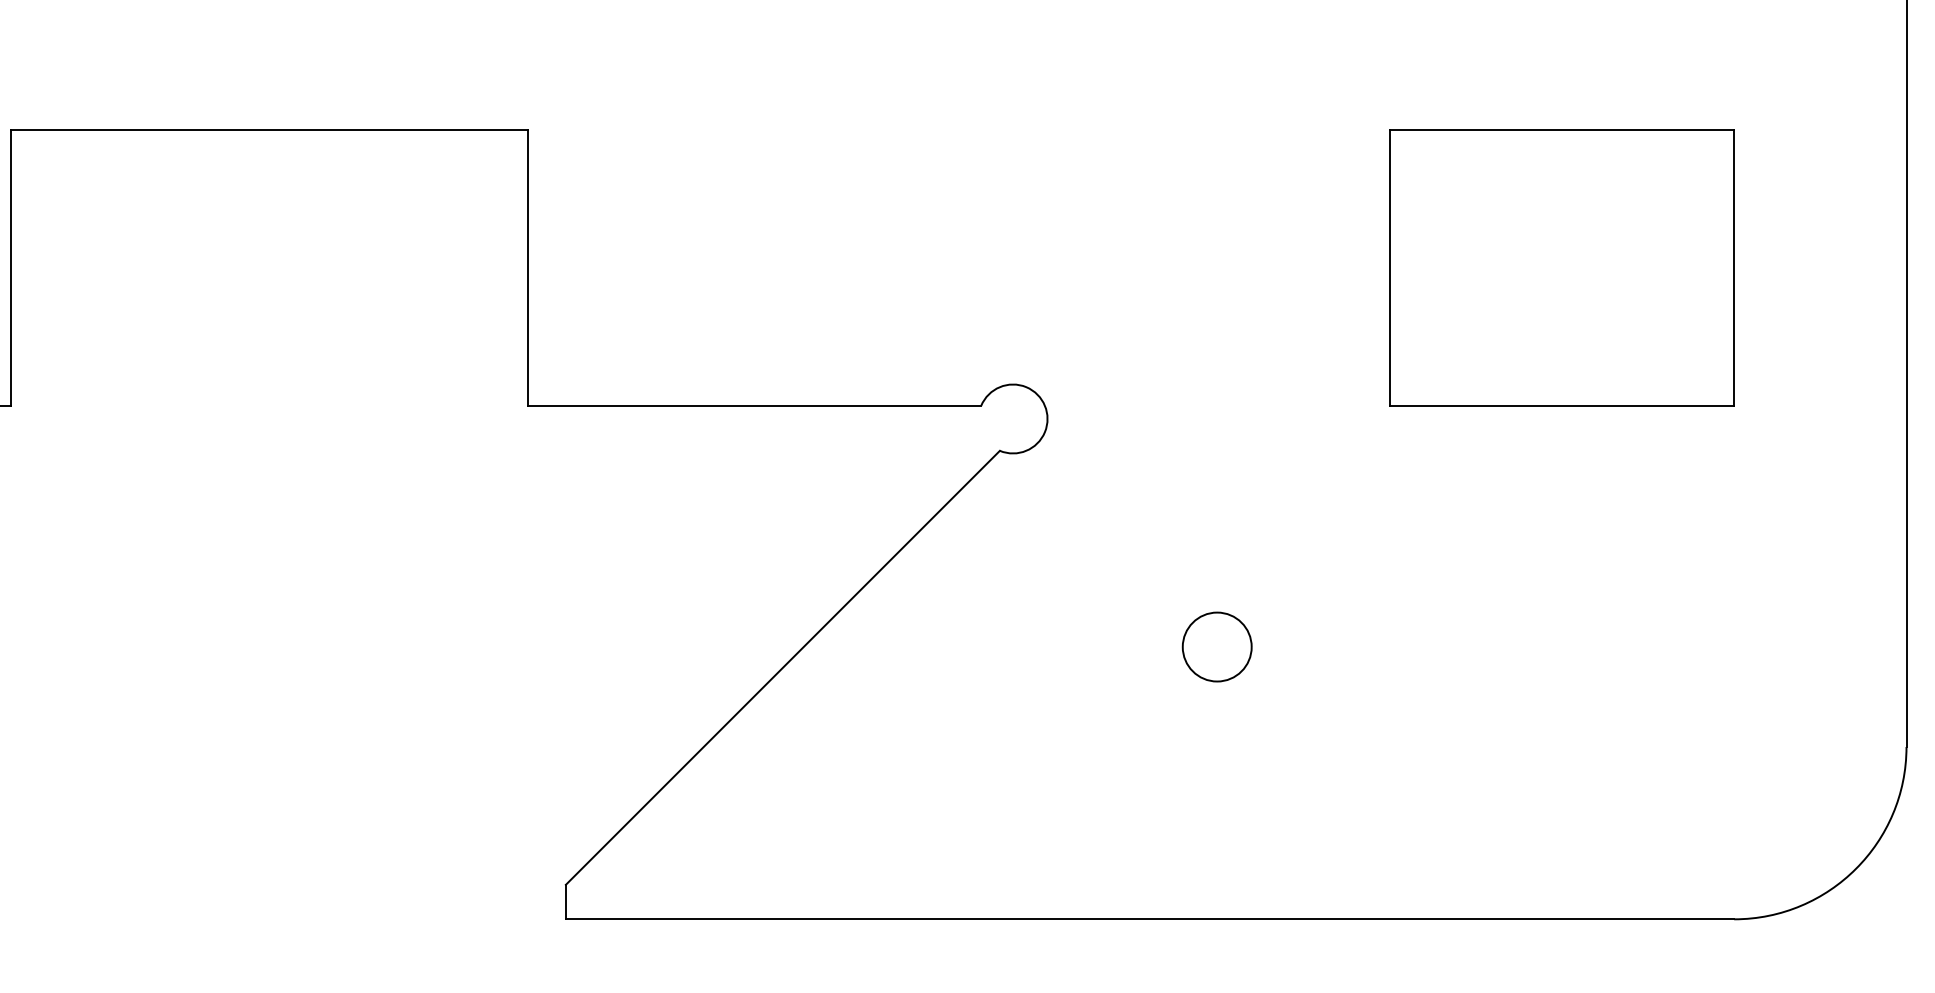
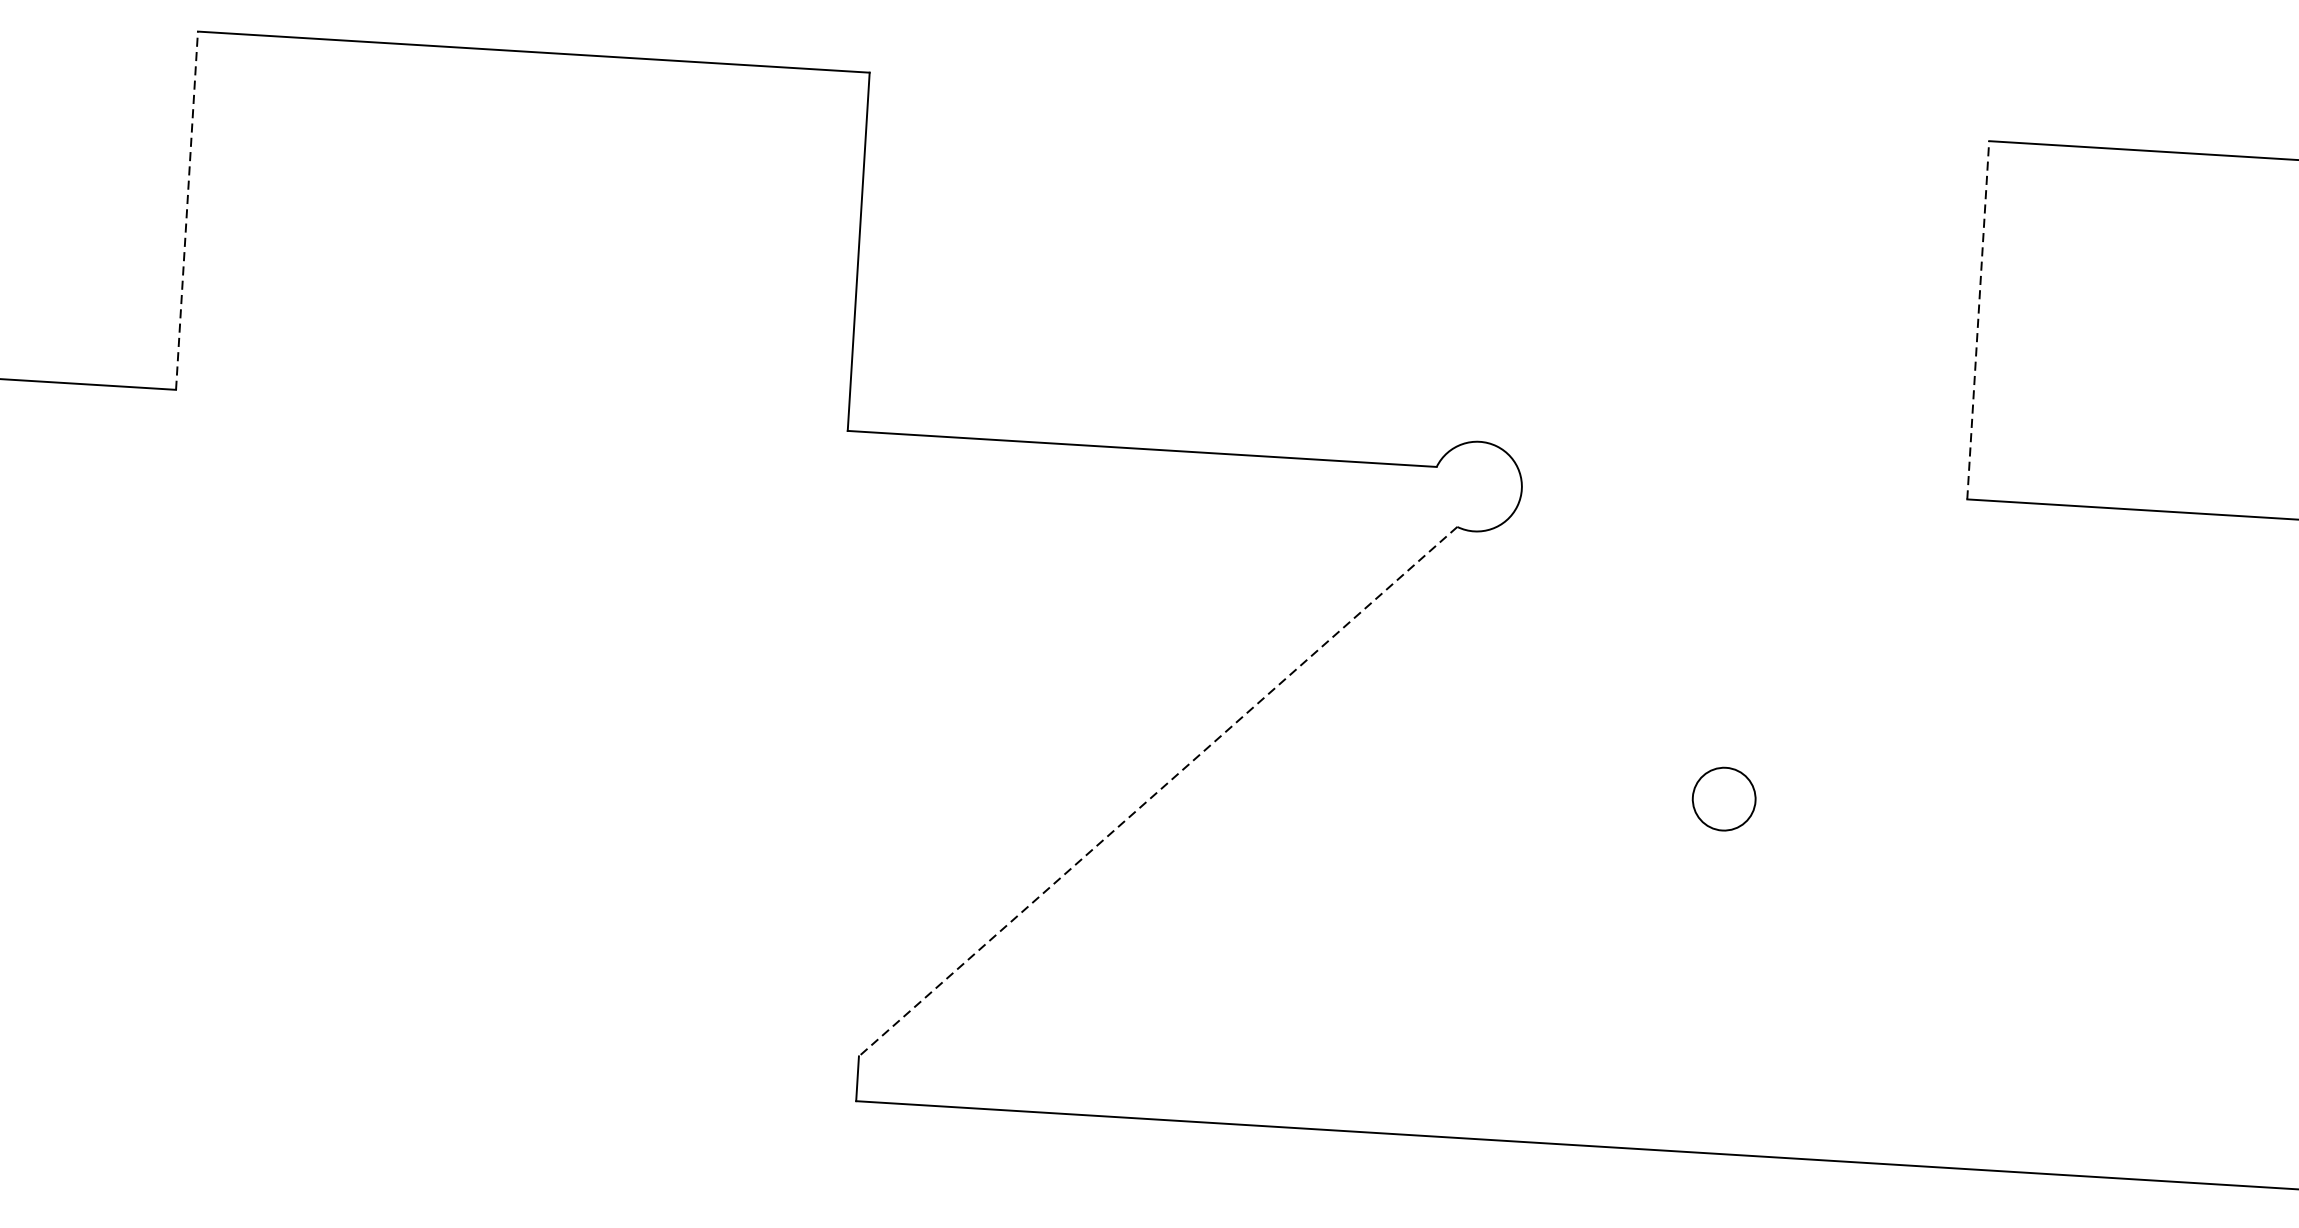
line: (11, 267) -> (187, 210), solid -> dashed
line: (1389, 267) -> (1978, 319), solid -> dashed
circle: (1216, 646) -> (1723, 798), size x0.7
line: (782, 667) -> (1157, 791), solid -> dashed

